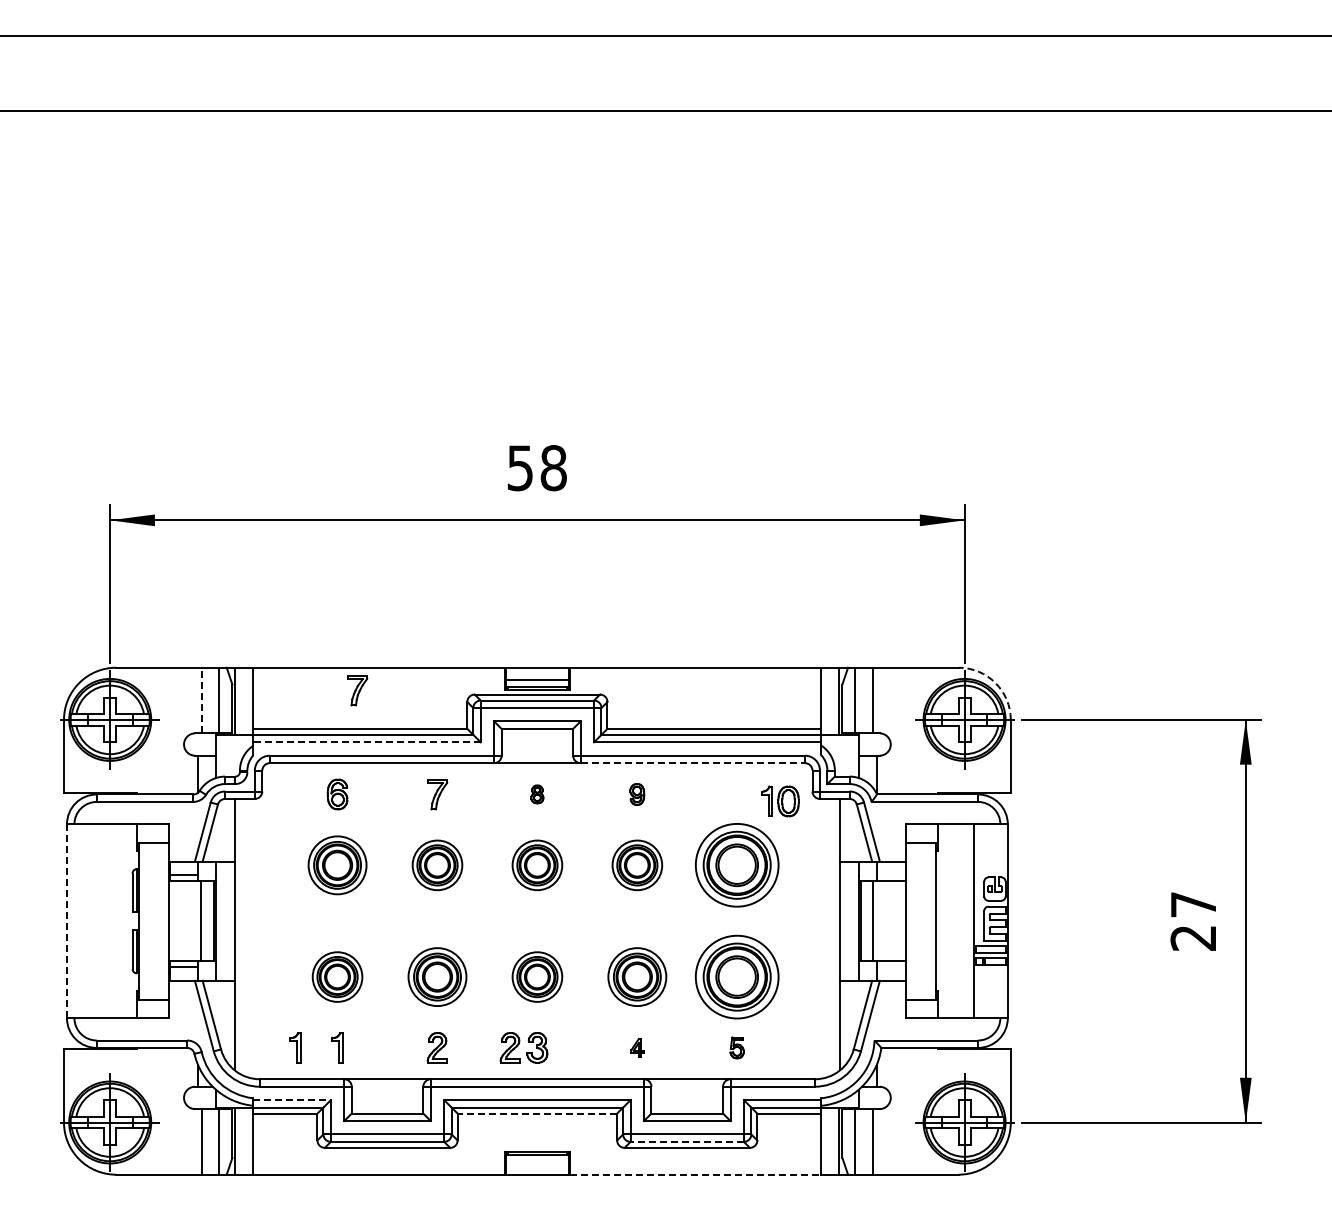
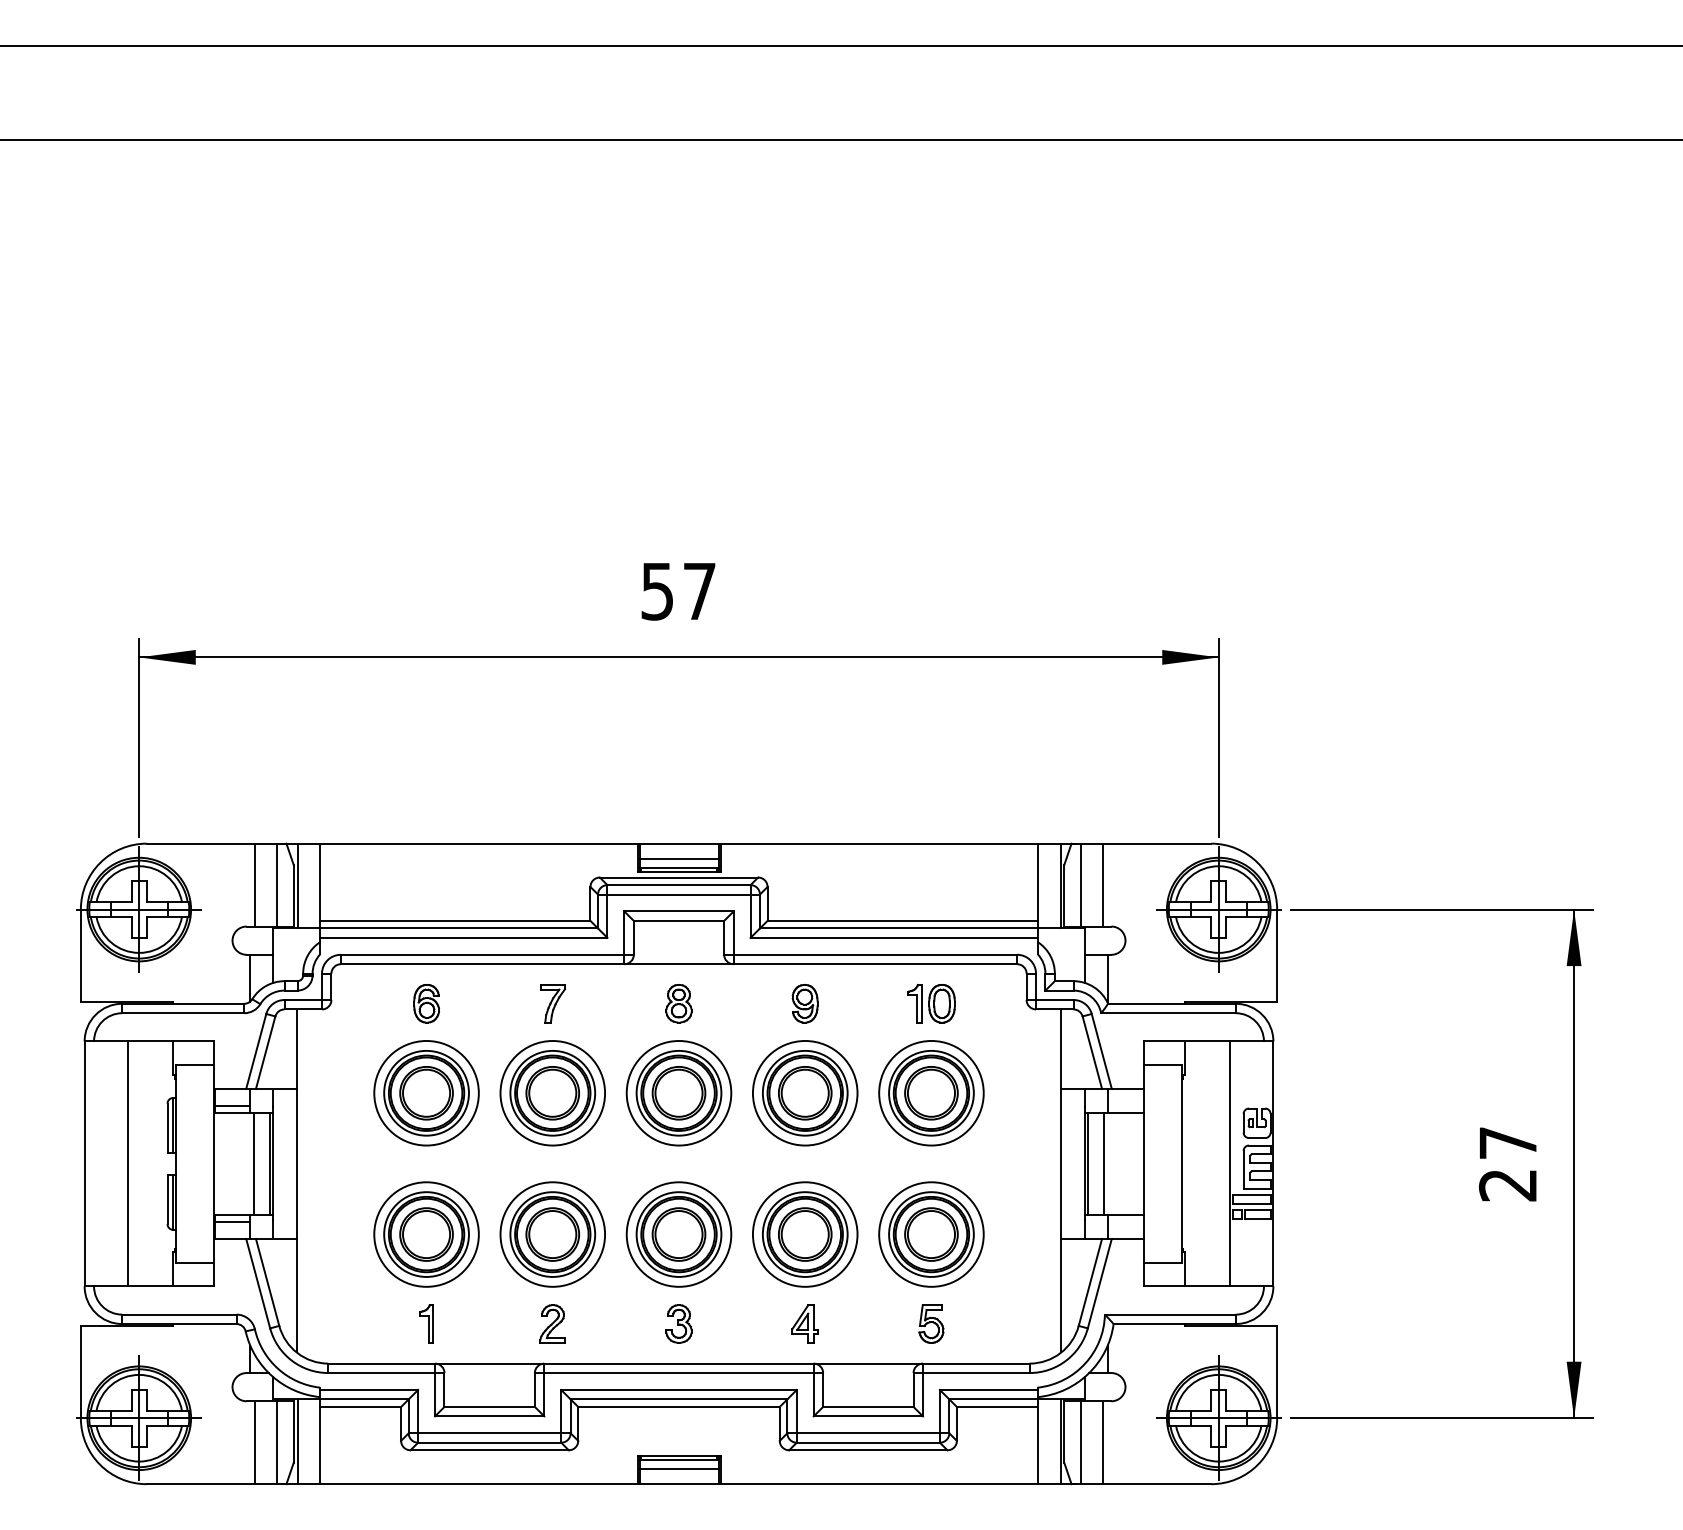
text: (553, 468) -> (699, 591), 58 -> 57
arc: (995, 683) -> (1257, 863), dashed -> solid
part: (357, 690) -> (451, 872), removed
line: (201, 700) -> (254, 885), dashed -> solid
line: (367, 742) -> (464, 938), dashed -> solid
line: (693, 763) -> (876, 964), dashed -> solid
part: (537, 794) -> (679, 1003), size x1.67
part: (637, 794) -> (805, 1003), size x1.43
part: (780, 801) -> (931, 1003), moved
part: (337, 865) -> (426, 1093), size x1.43
part: (437, 865) -> (552, 1093), size x1.67
part: (537, 865) -> (679, 1093), size x1.67
part: (637, 865) -> (805, 1093), size x1.67
line: (66, 921) -> (84, 1164), dashed -> solid
line: (101, 921) -> (128, 1164), added
part: (337, 976) -> (426, 1233), size x1.67
part: (437, 976) -> (552, 1233), size x1.43
part: (537, 976) -> (679, 1233), size x1.67
part: (637, 976) -> (805, 1233), size x1.43
part: (295, 1047) -> (373, 1323), removed
part: (509, 1047) -> (643, 1323), removed
part: (637, 1047) -> (805, 1323), size x1.67
part: (736, 1047) -> (930, 1323), size x1.43
line: (292, 1100) -> (369, 1390), dashed -> solid
line: (537, 1113) -> (679, 1406), dashed -> solid
line: (687, 1141) -> (868, 1442), dashed -> solid
line: (537, 1162) -> (679, 1468), added
line: (695, 1174) -> (878, 1483), dashed -> solid

